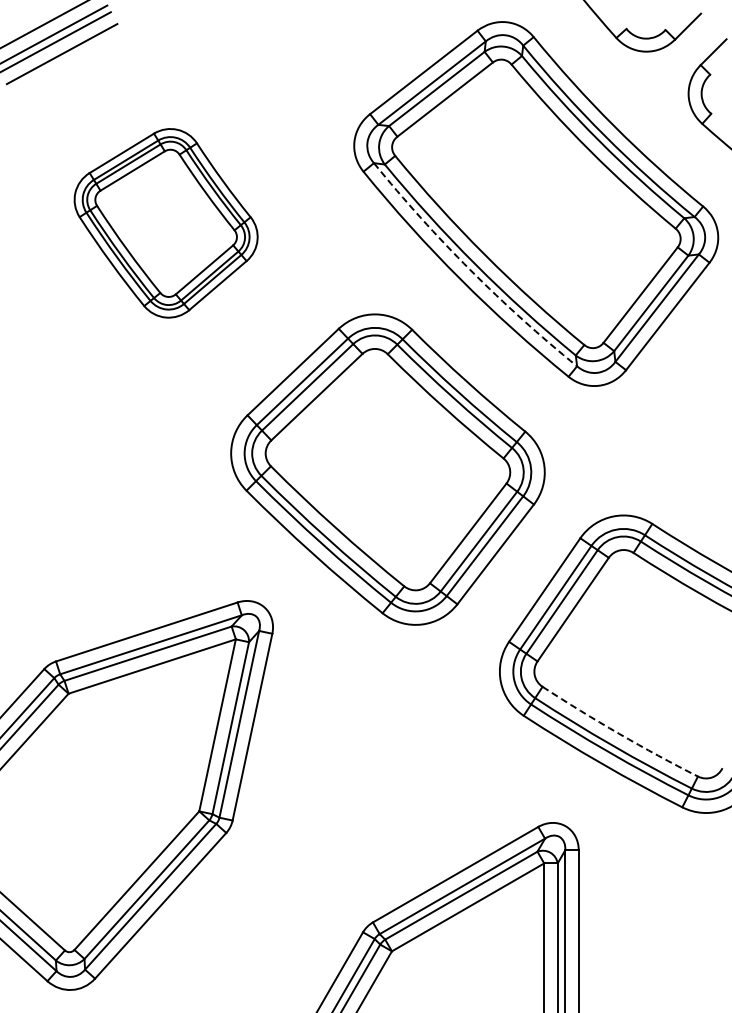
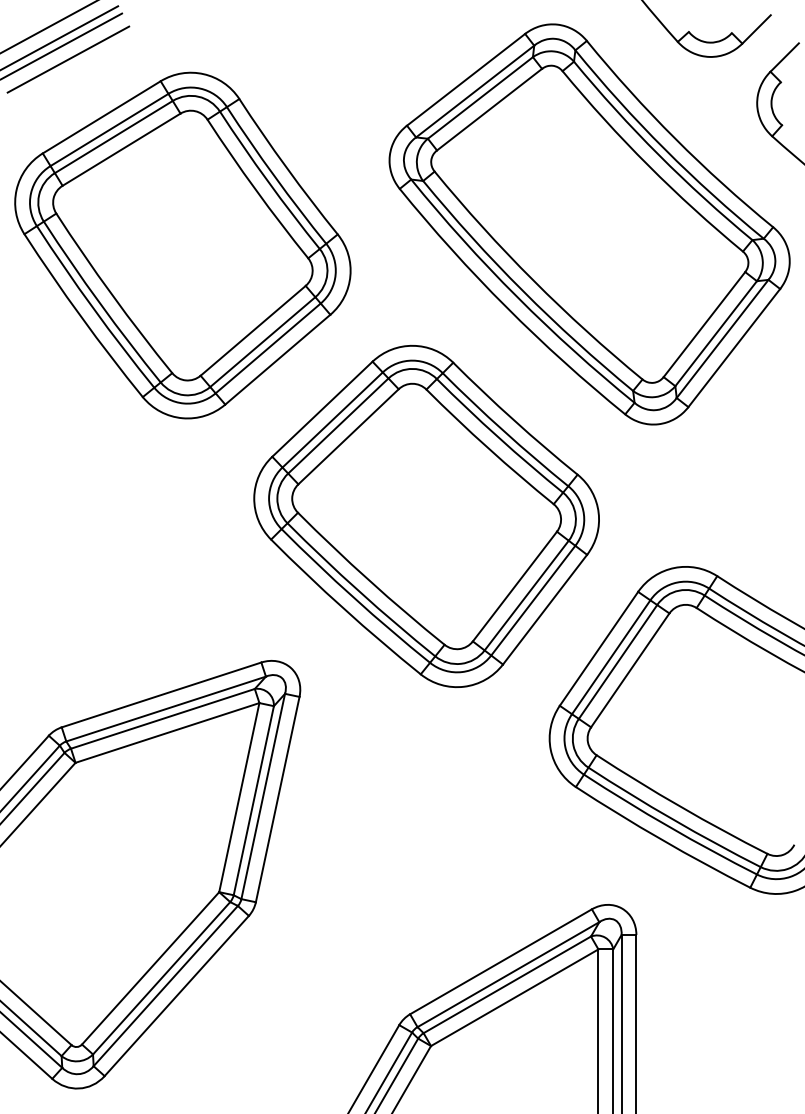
part: (165, 223) -> (182, 245), size x1.67
arc: (470, 269) -> (517, 296), dashed -> solid
arc: (619, 733) -> (681, 806), dashed -> solid

